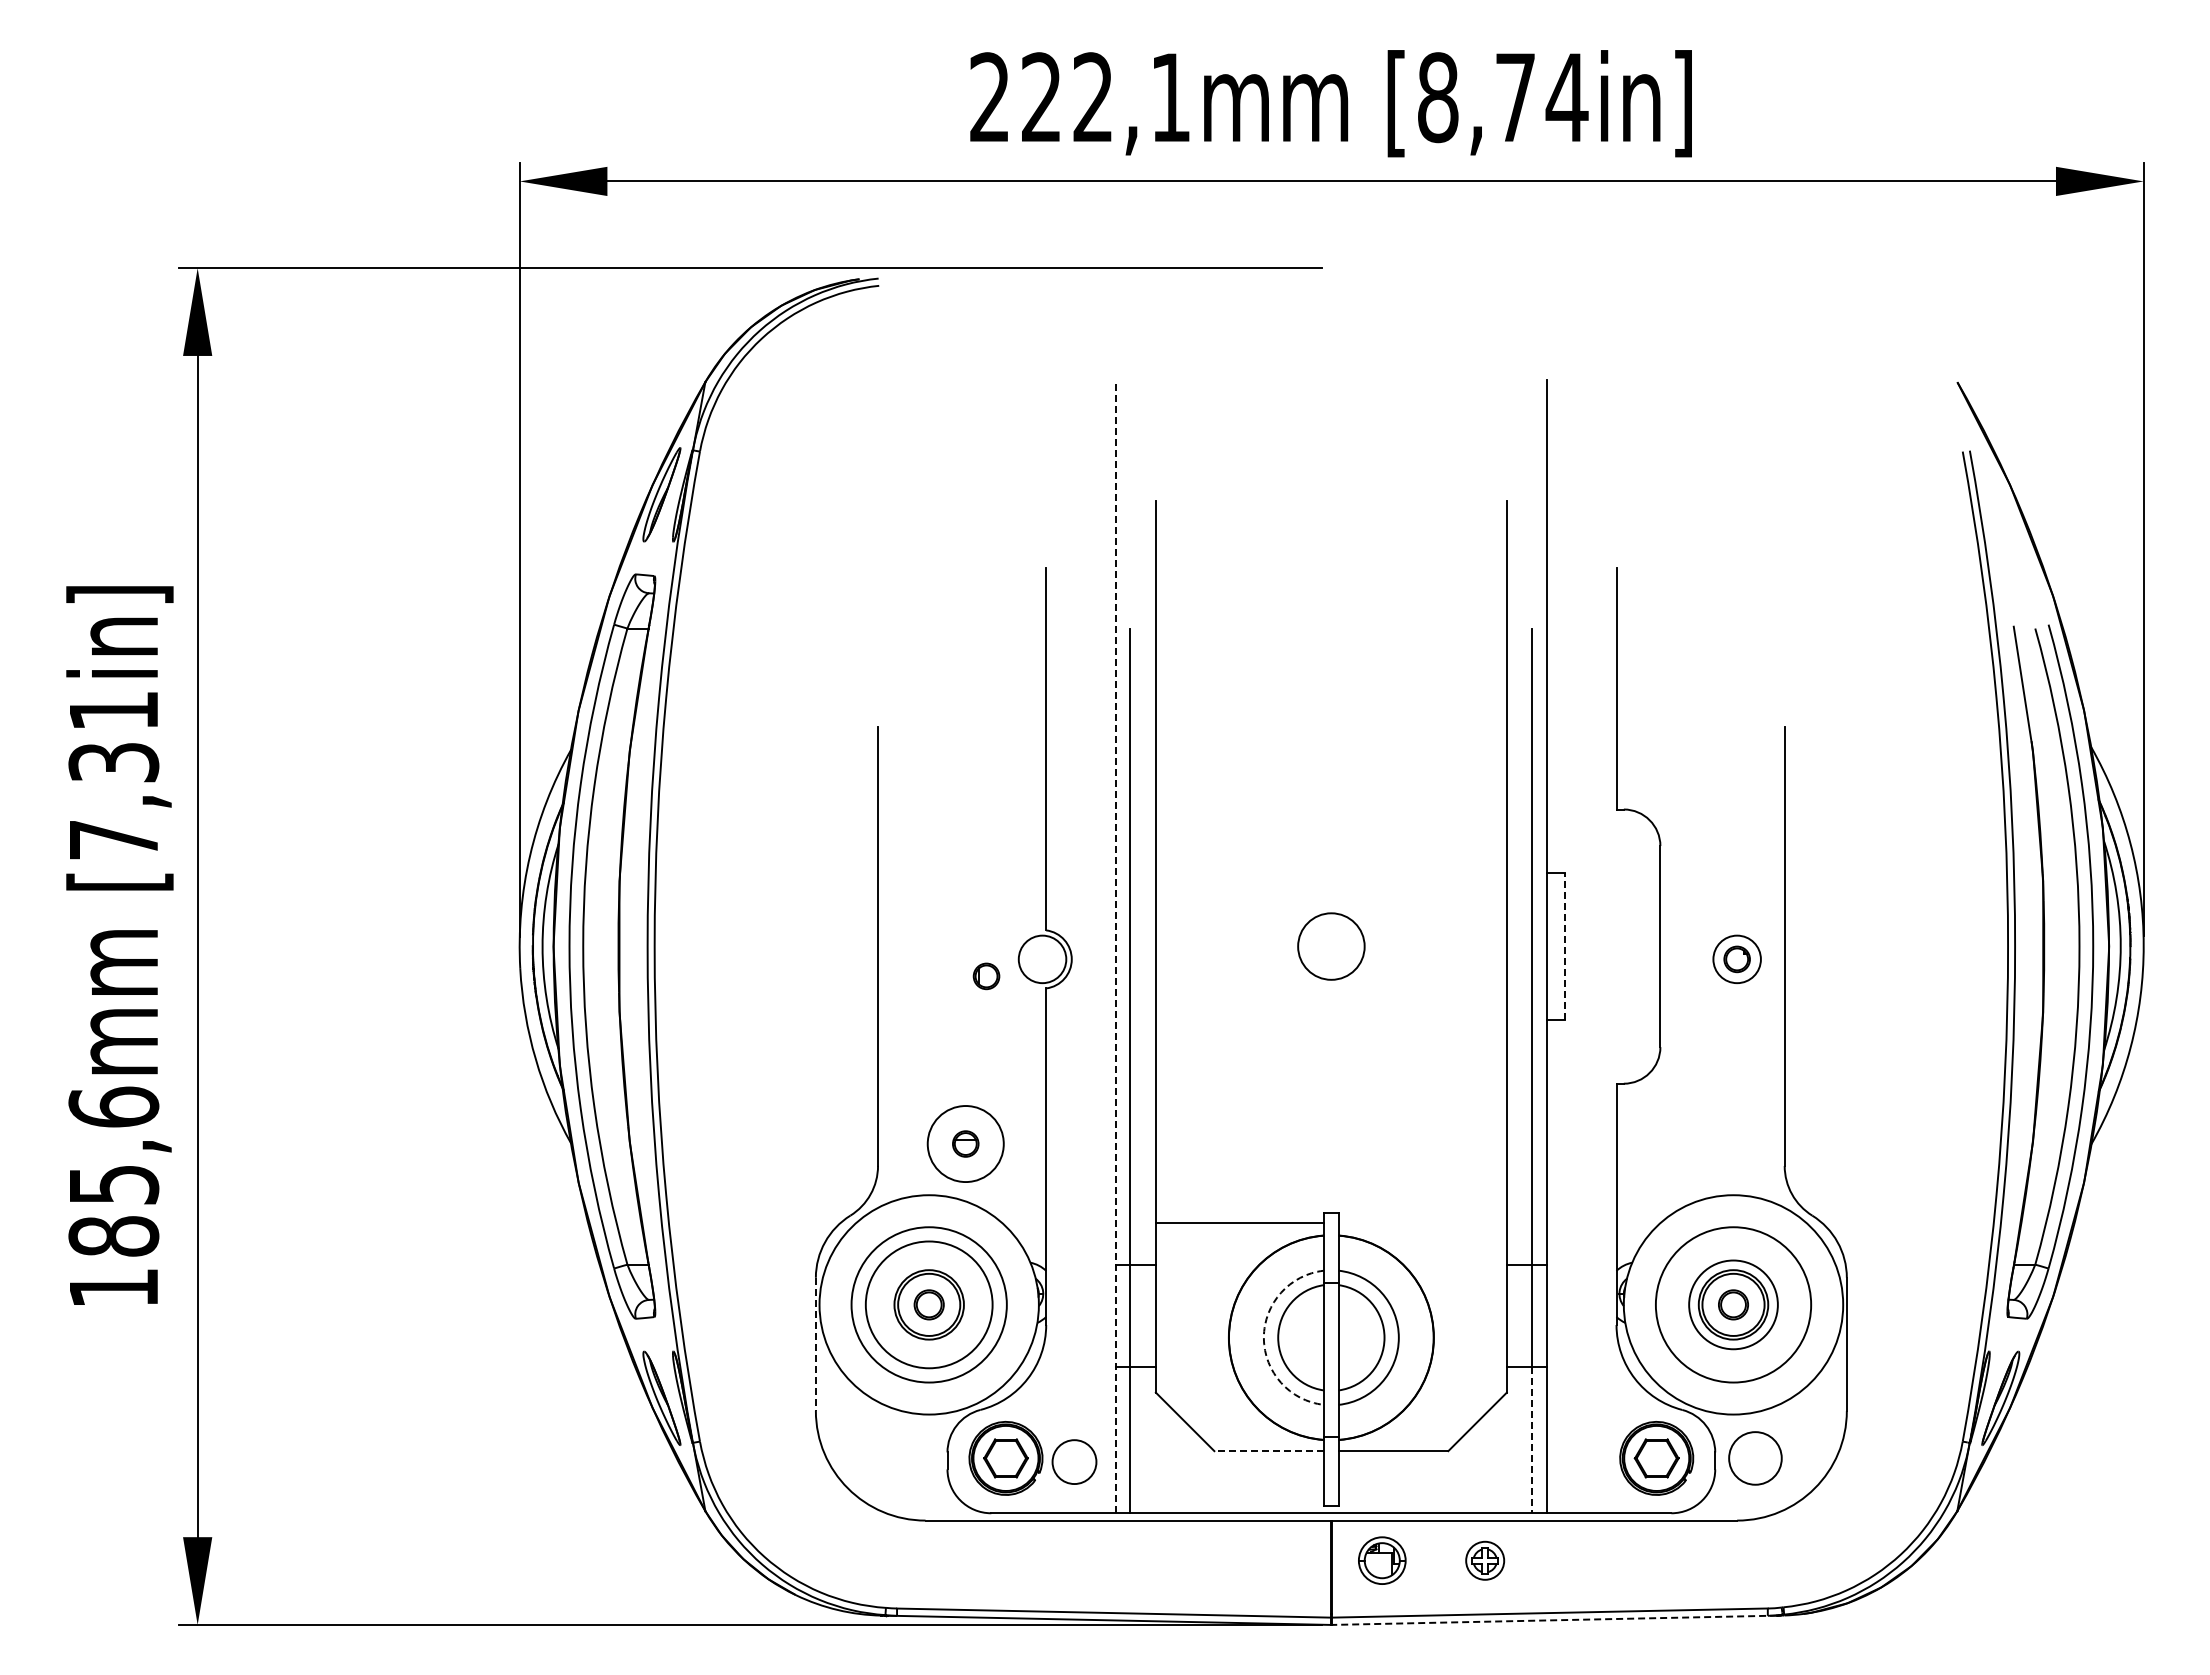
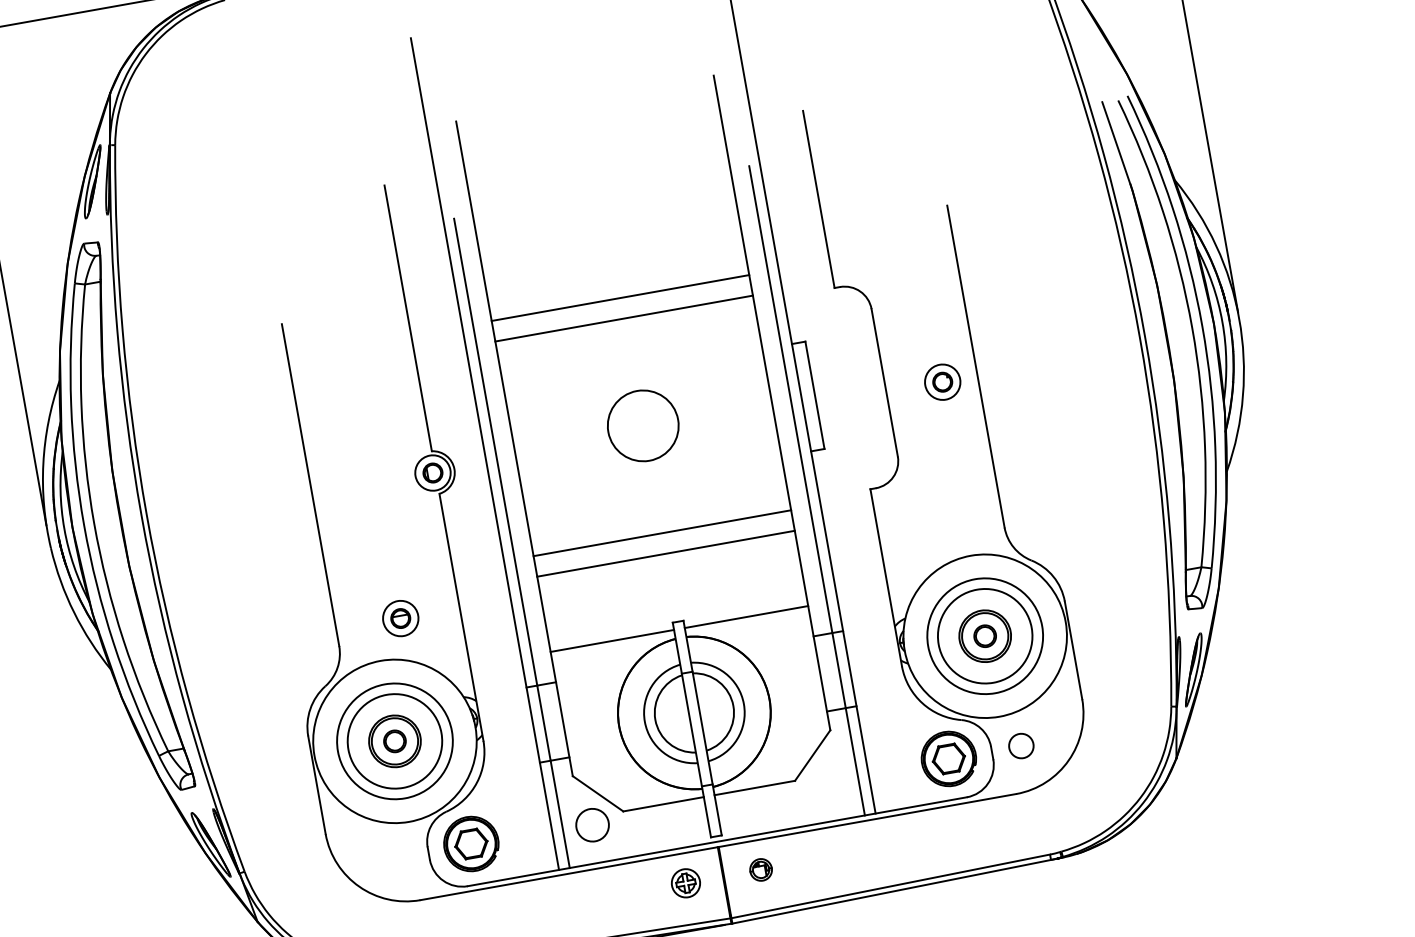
line: (1330, 772) -> (619, 298), added
line: (1330, 800) -> (623, 318), added
line: (1115, 946) -> (484, 454), dashed -> solid
circle: (1331, 946) -> (643, 425), size x1.43
line: (1565, 946) -> (815, 395), dashed -> solid
part: (986, 976) -> (432, 473), moved
line: (1330, 1092) -> (661, 533), added
line: (1330, 1120) -> (665, 553), added
circle: (965, 1143) -> (400, 618), size x0.62
line: (1422, 1223) -> (746, 617), added
circle: (1733, 1304) -> (985, 635), size x1.43
arc: (1263, 1337) -> (644, 721), dashed -> solid
line: (815, 1344) -> (316, 785), dashed -> solid
line: (1532, 1440) -> (855, 762), dashed -> solid
line: (1269, 1451) -> (663, 804), dashed -> solid
circle: (1755, 1457) -> (1021, 745), size x0.62
circle: (1074, 1461) -> (592, 824), moved
part: (1382, 1560) -> (761, 869), size x0.62
part: (1485, 1560) -> (686, 883), moved
line: (1554, 1620) -> (895, 891), dashed -> solid

